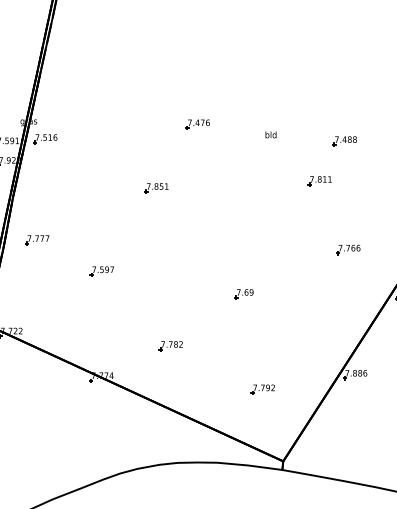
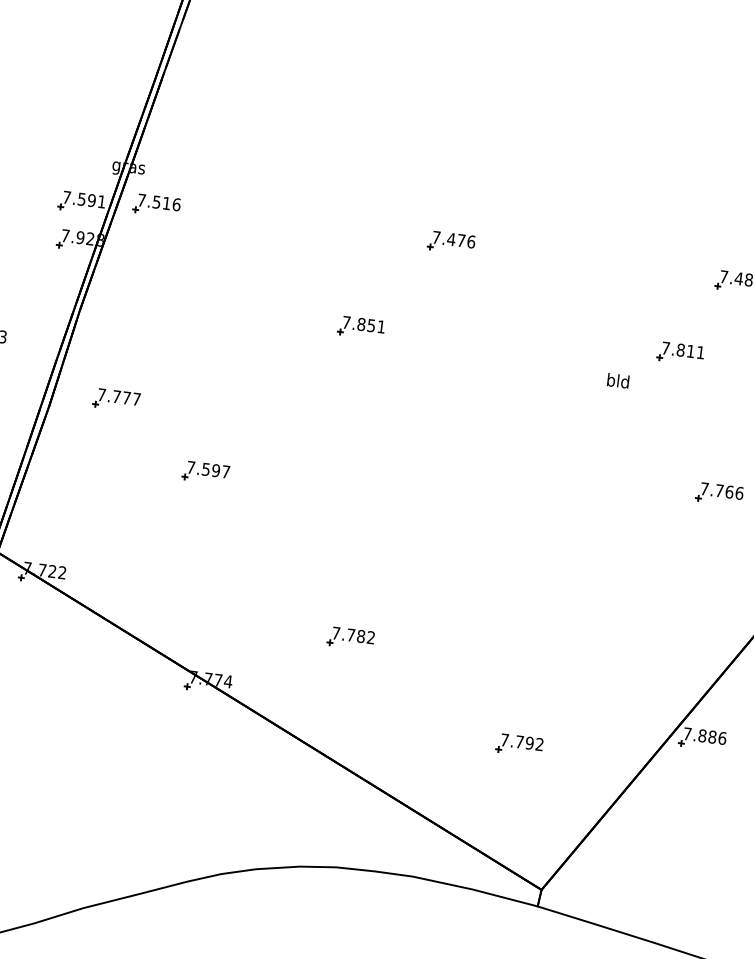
part: (197, 124) -> (450, 242), moved
text: (270, 134) -> (617, 379), moved
part: (101, 271) -> (204, 472), moved
part: (243, 294) -> (504, 555), removed

